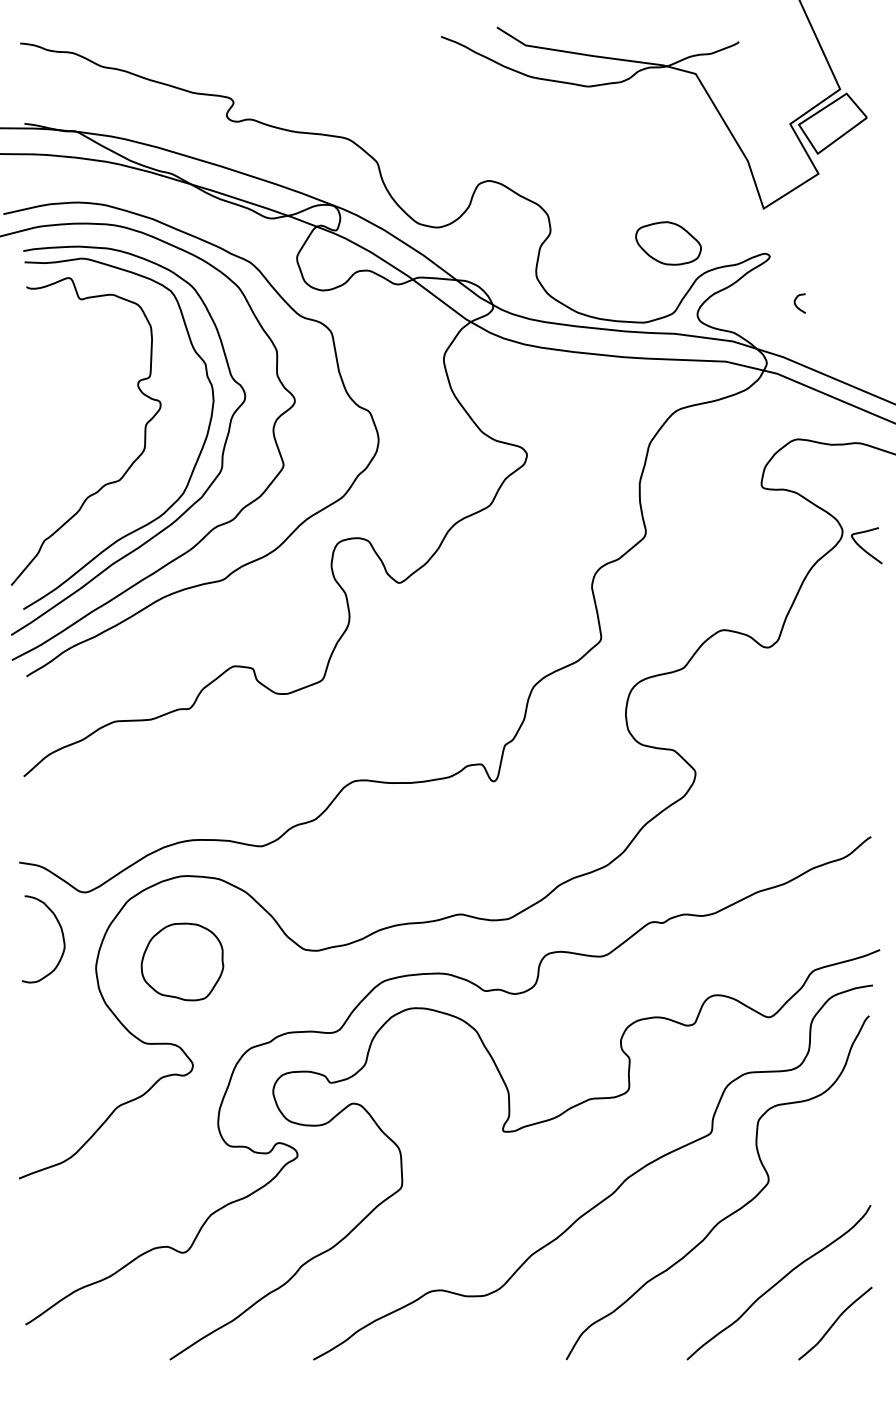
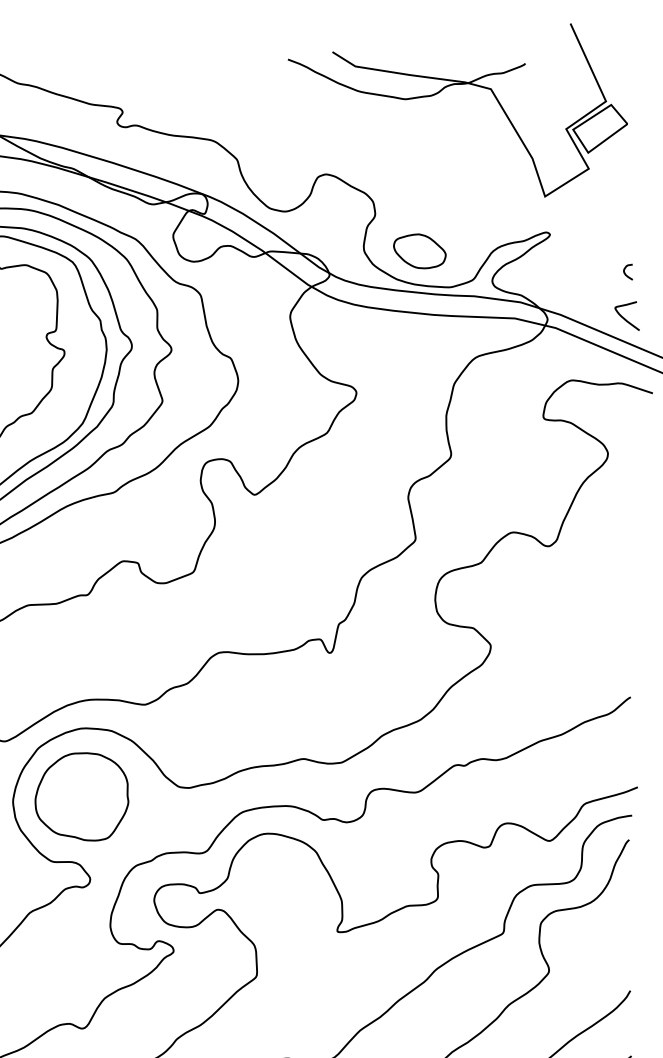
part: (668, 243) -> (419, 251), moved
curve: (796, 304) -> (625, 272), moved
curve: (863, 548) -> (624, 318), moved
part: (182, 961) -> (81, 796), size x1.43

